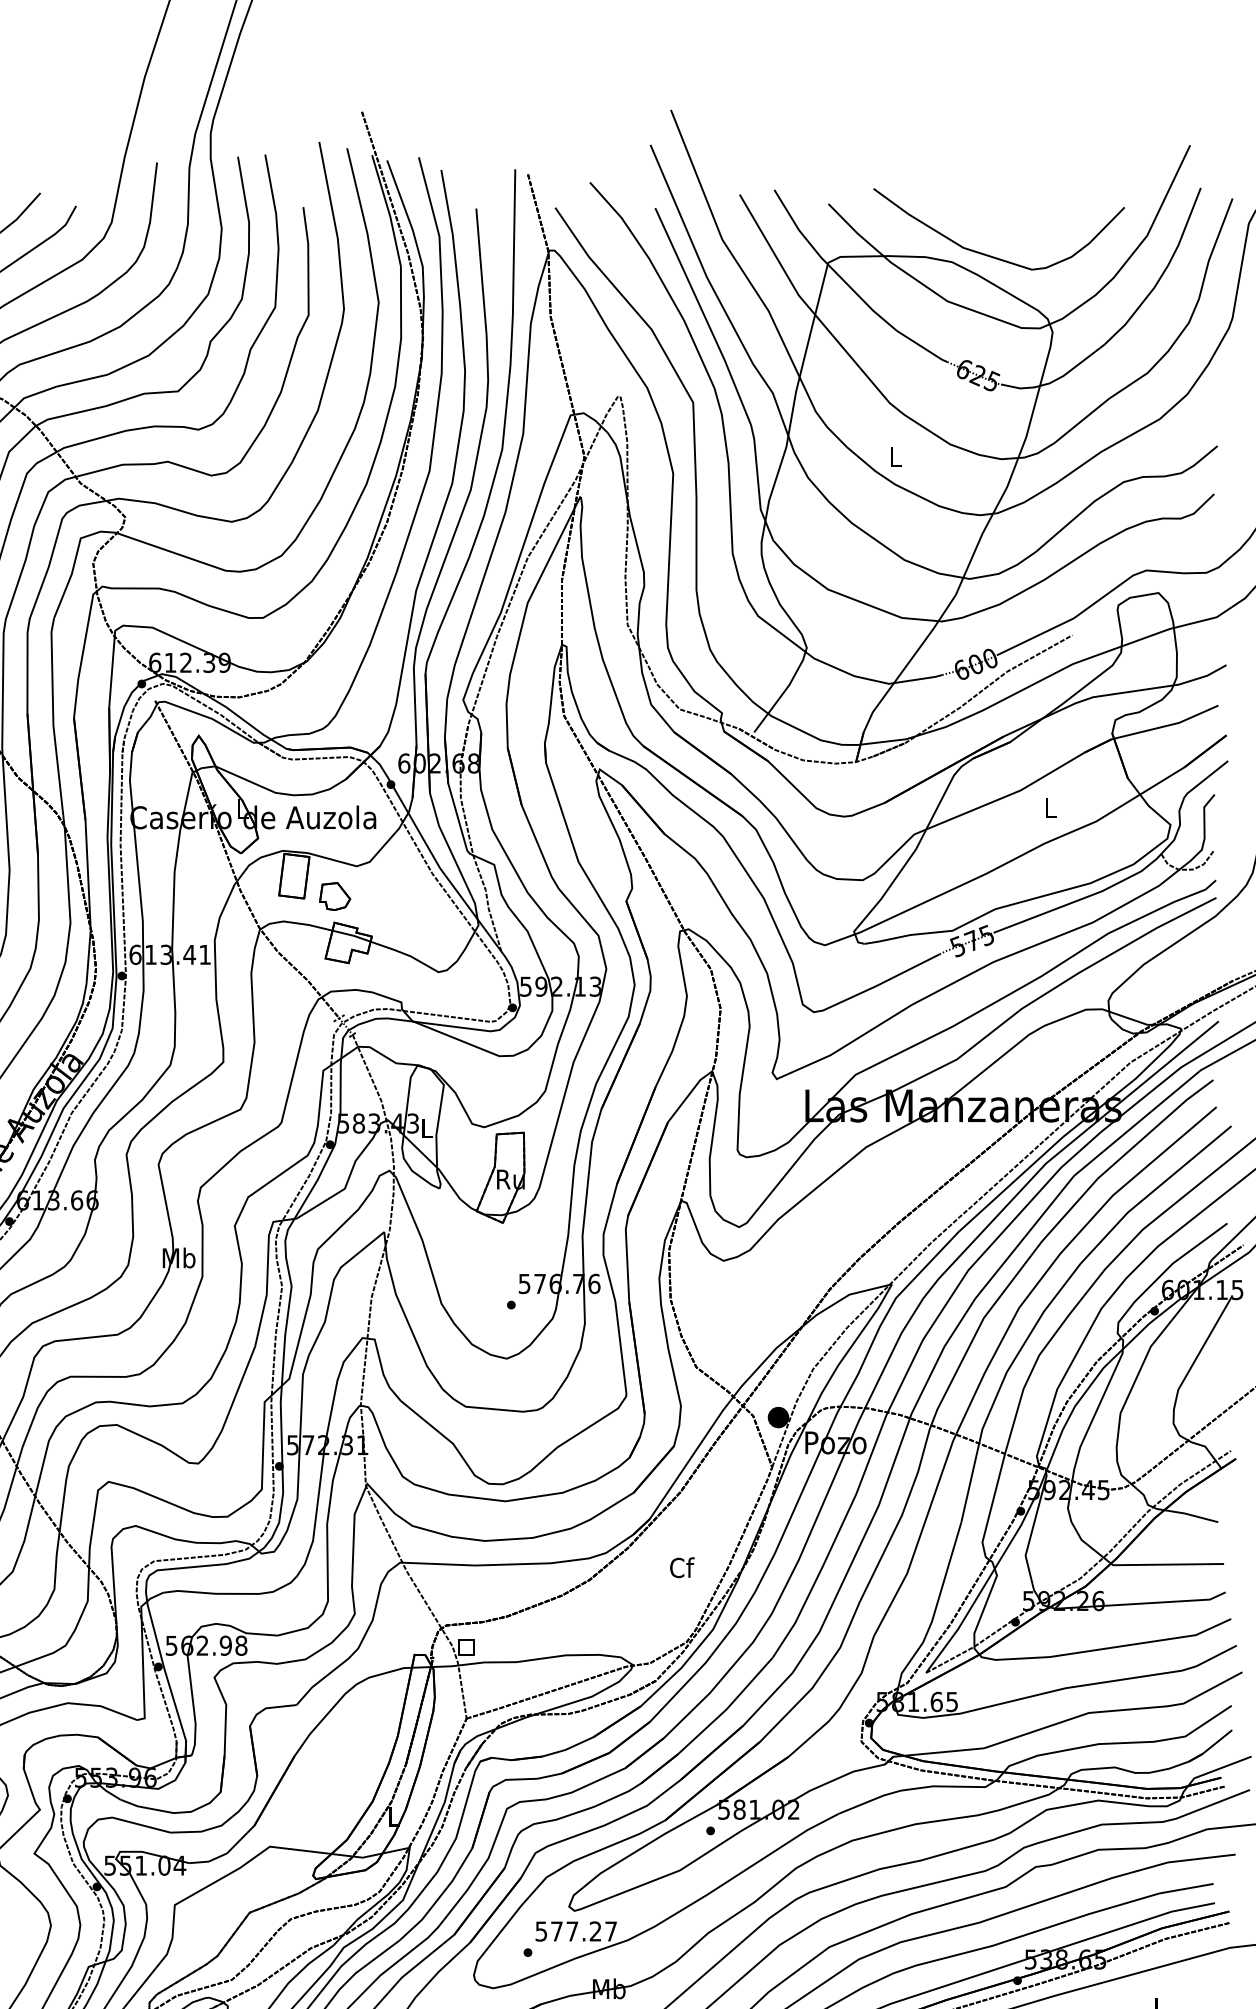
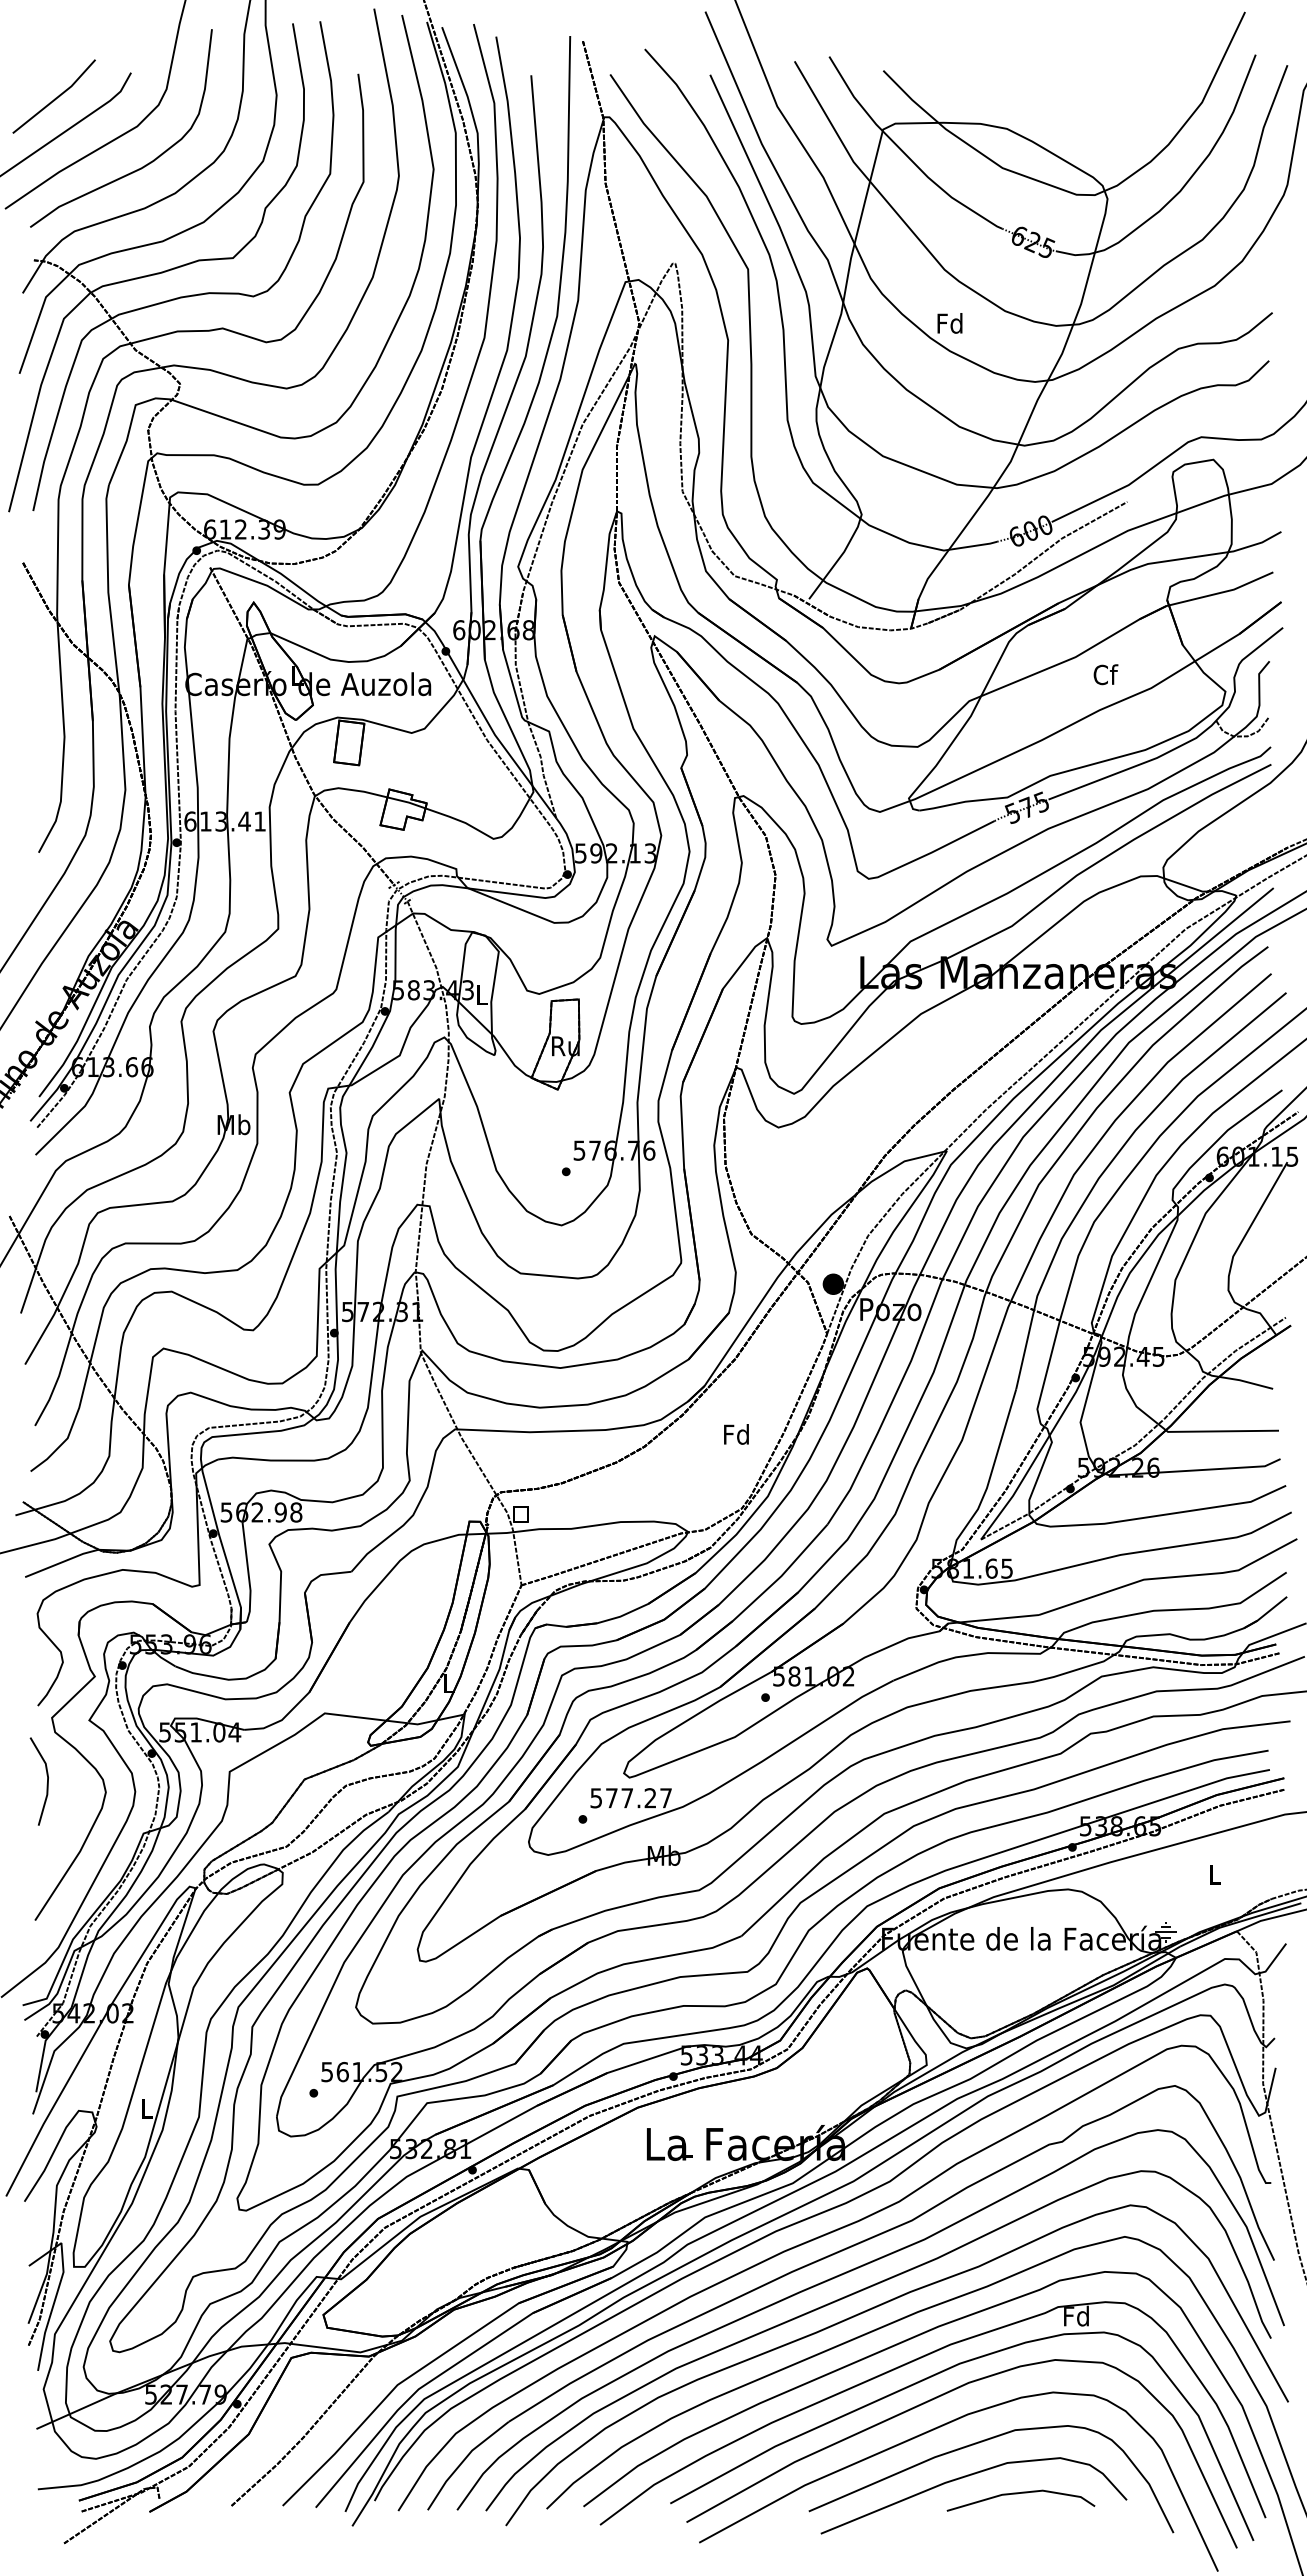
curve: (992, 255) -> (1047, 122), removed
text: (894, 456) -> (949, 323), L -> Fd
text: (1050, 807) -> (1105, 674), L -> Cf
part: (334, 895) -> (389, 762), removed
text: (681, 1567) -> (736, 1434), Cf -> Fd

